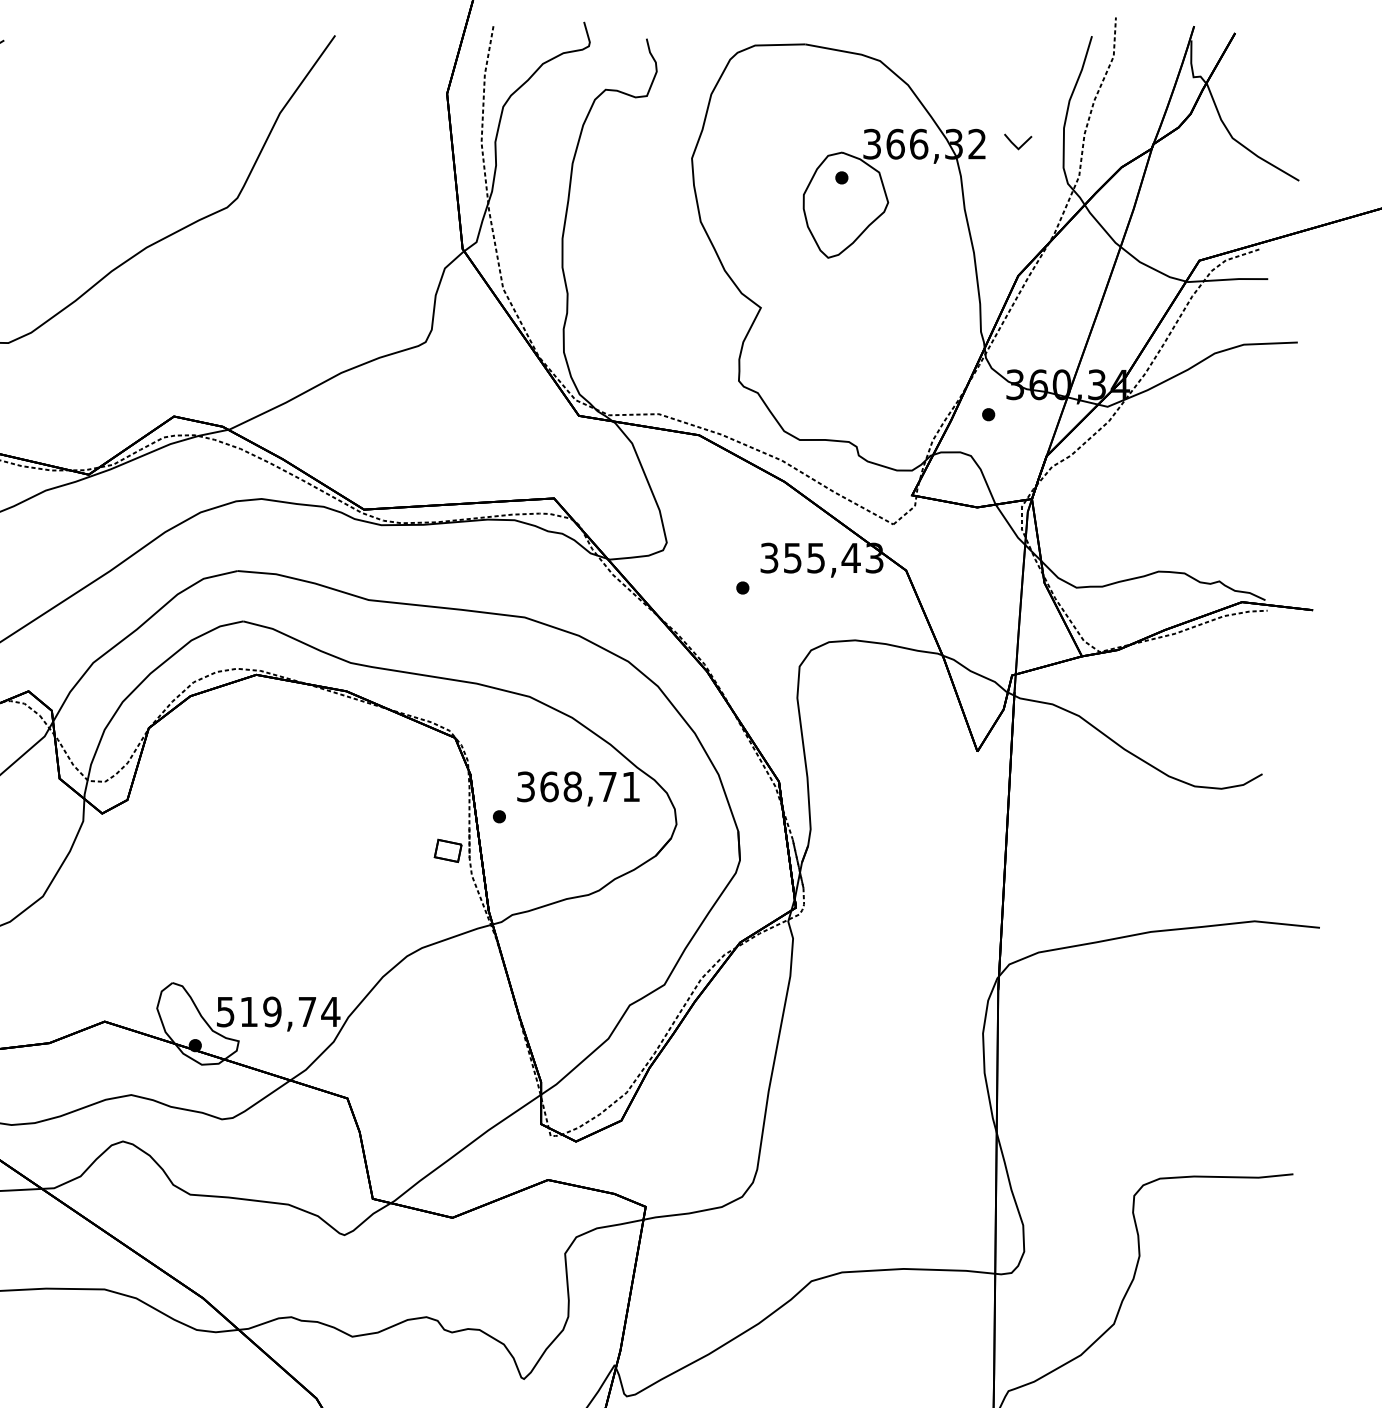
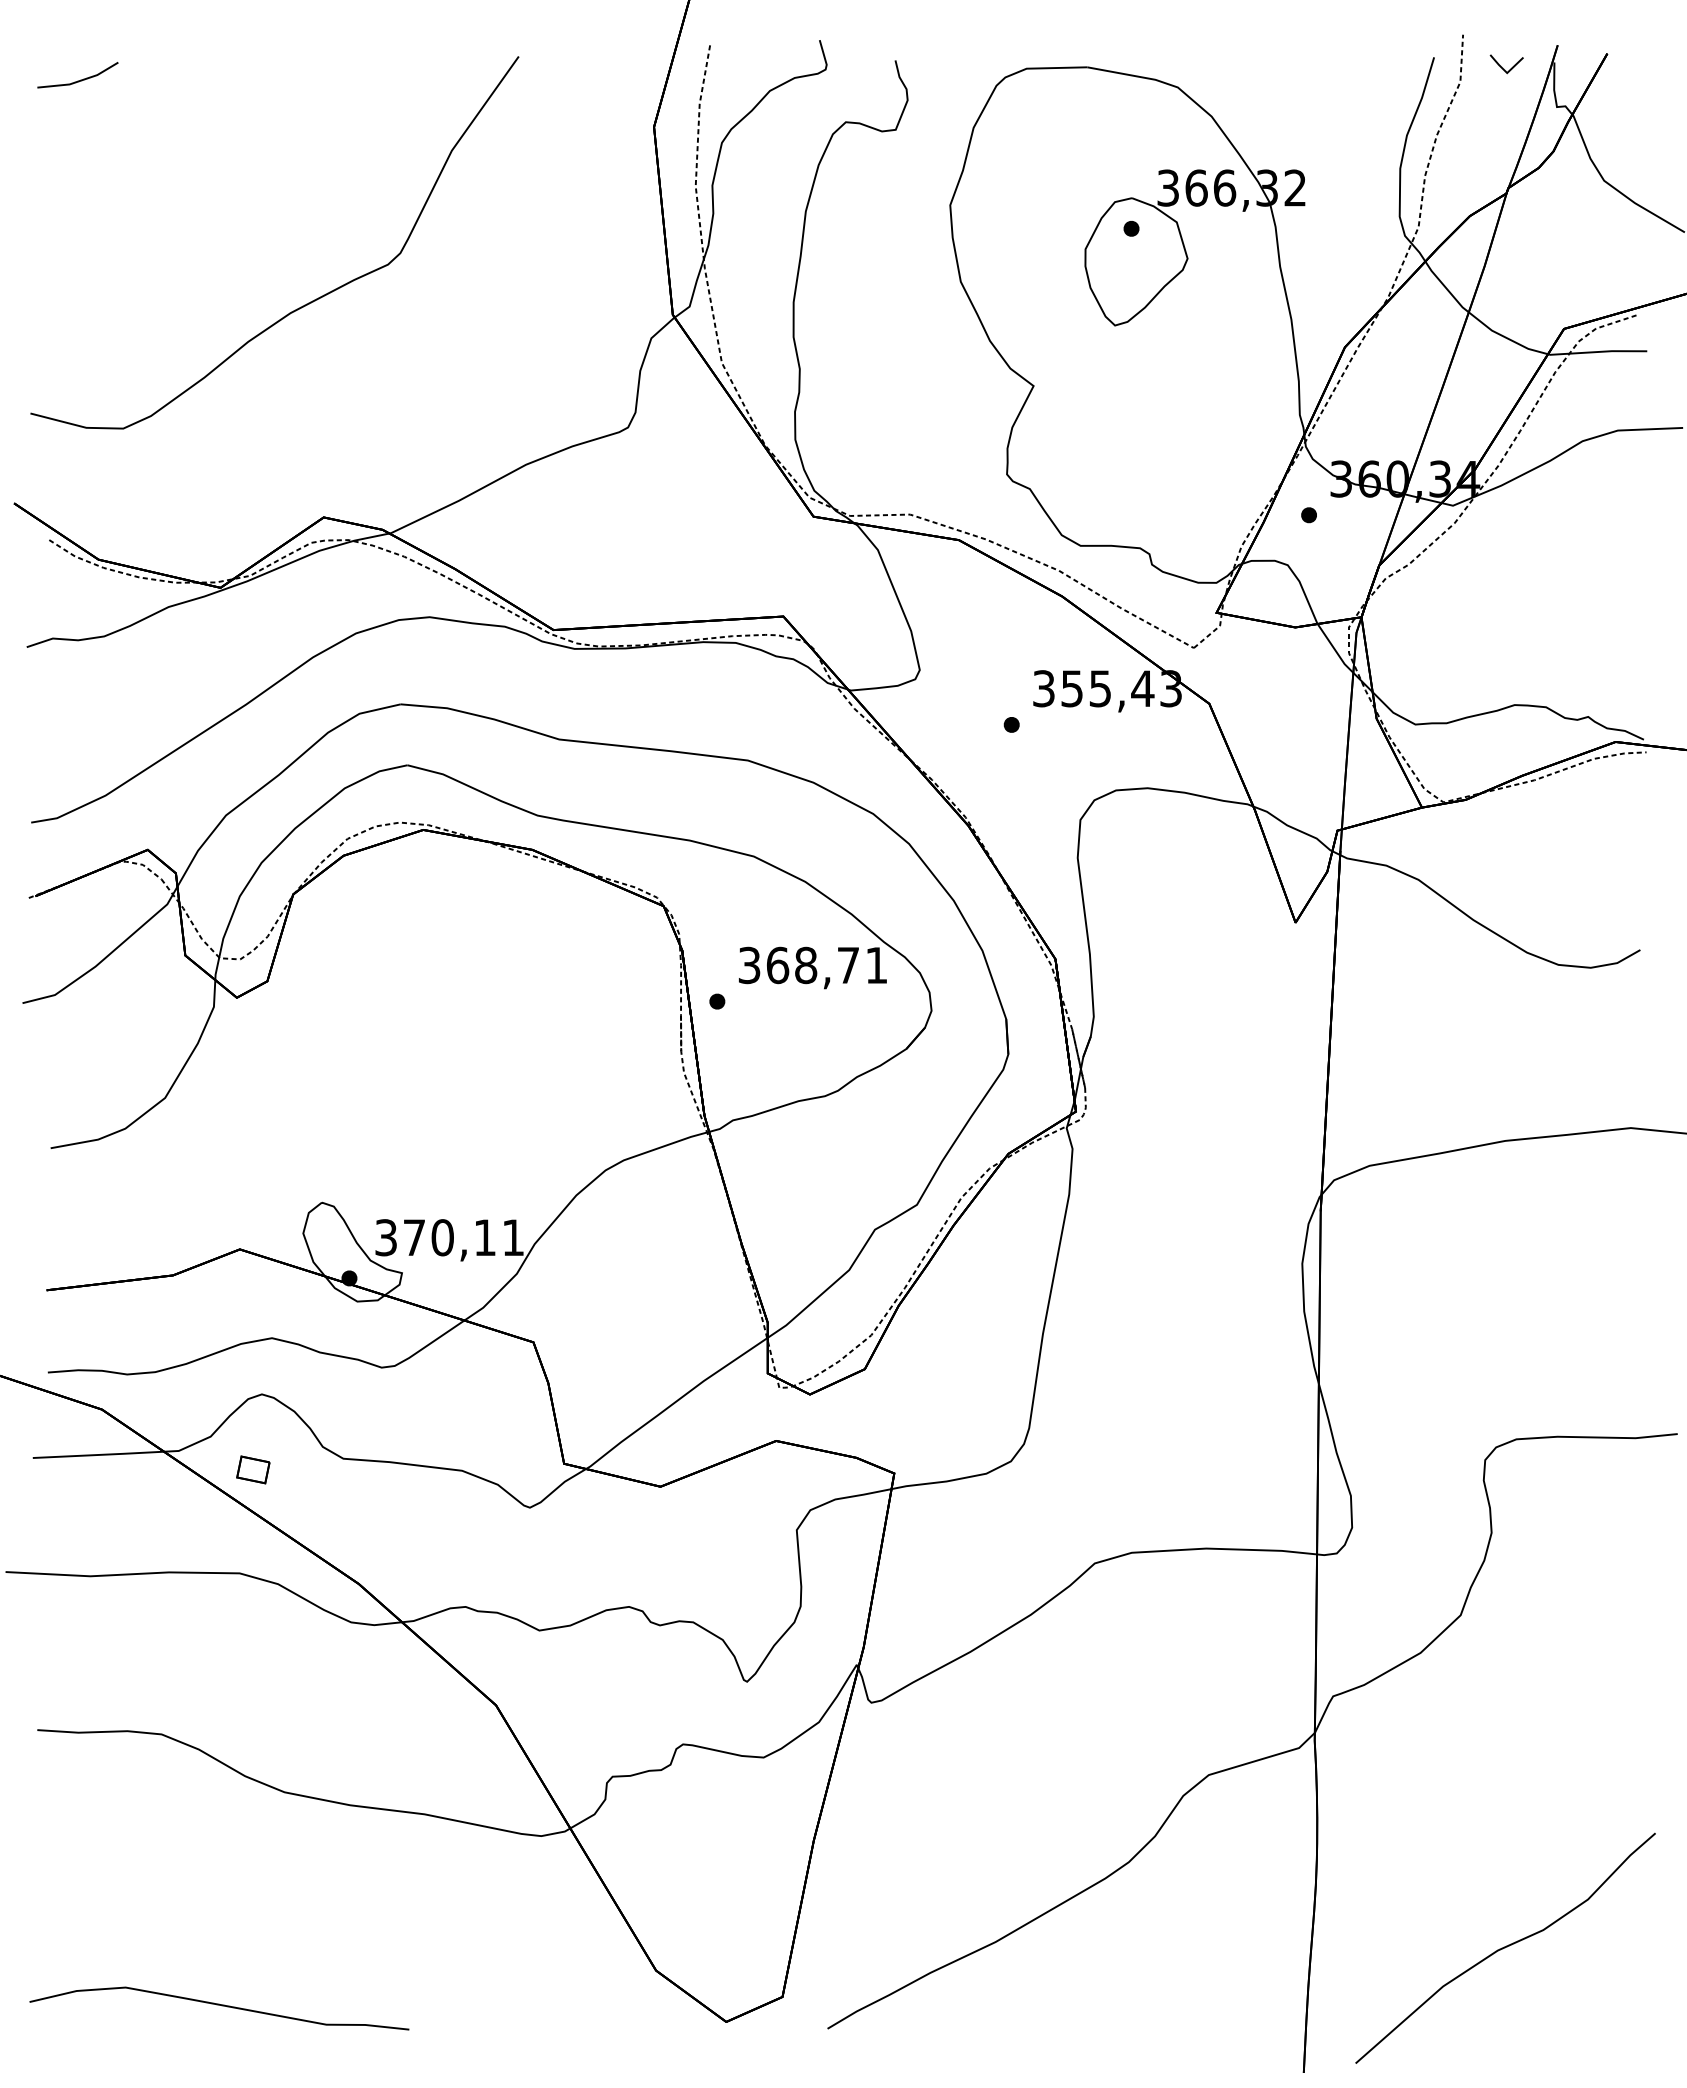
line: (1014, 144) -> (1502, 67), moved
part: (448, 850) -> (253, 1469), moved
text: (278, 1011) -> (450, 1237), 519,74 -> 370,11

